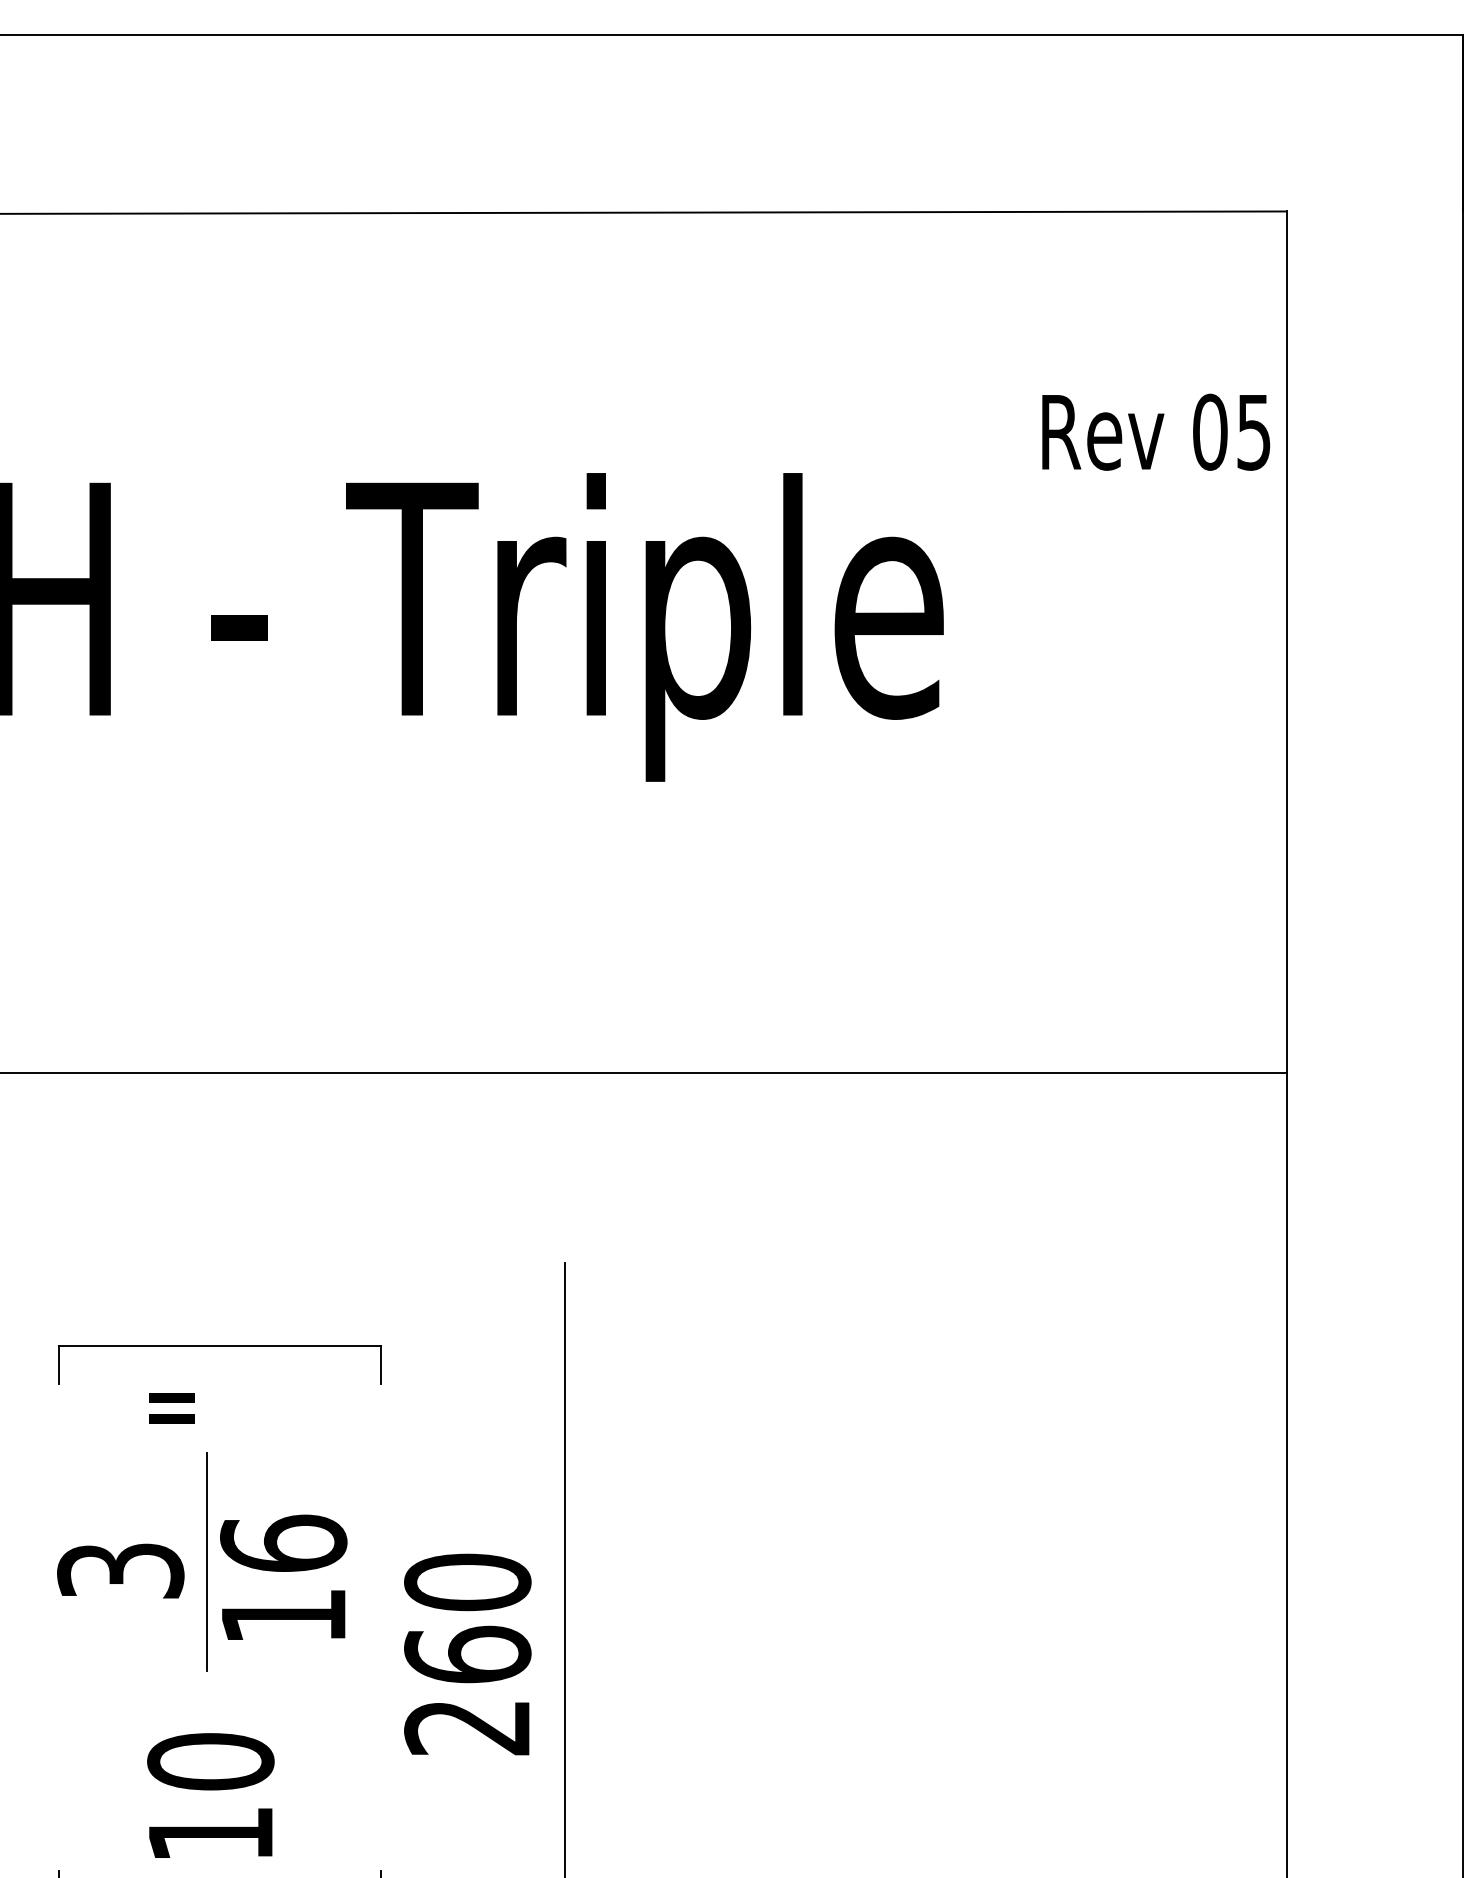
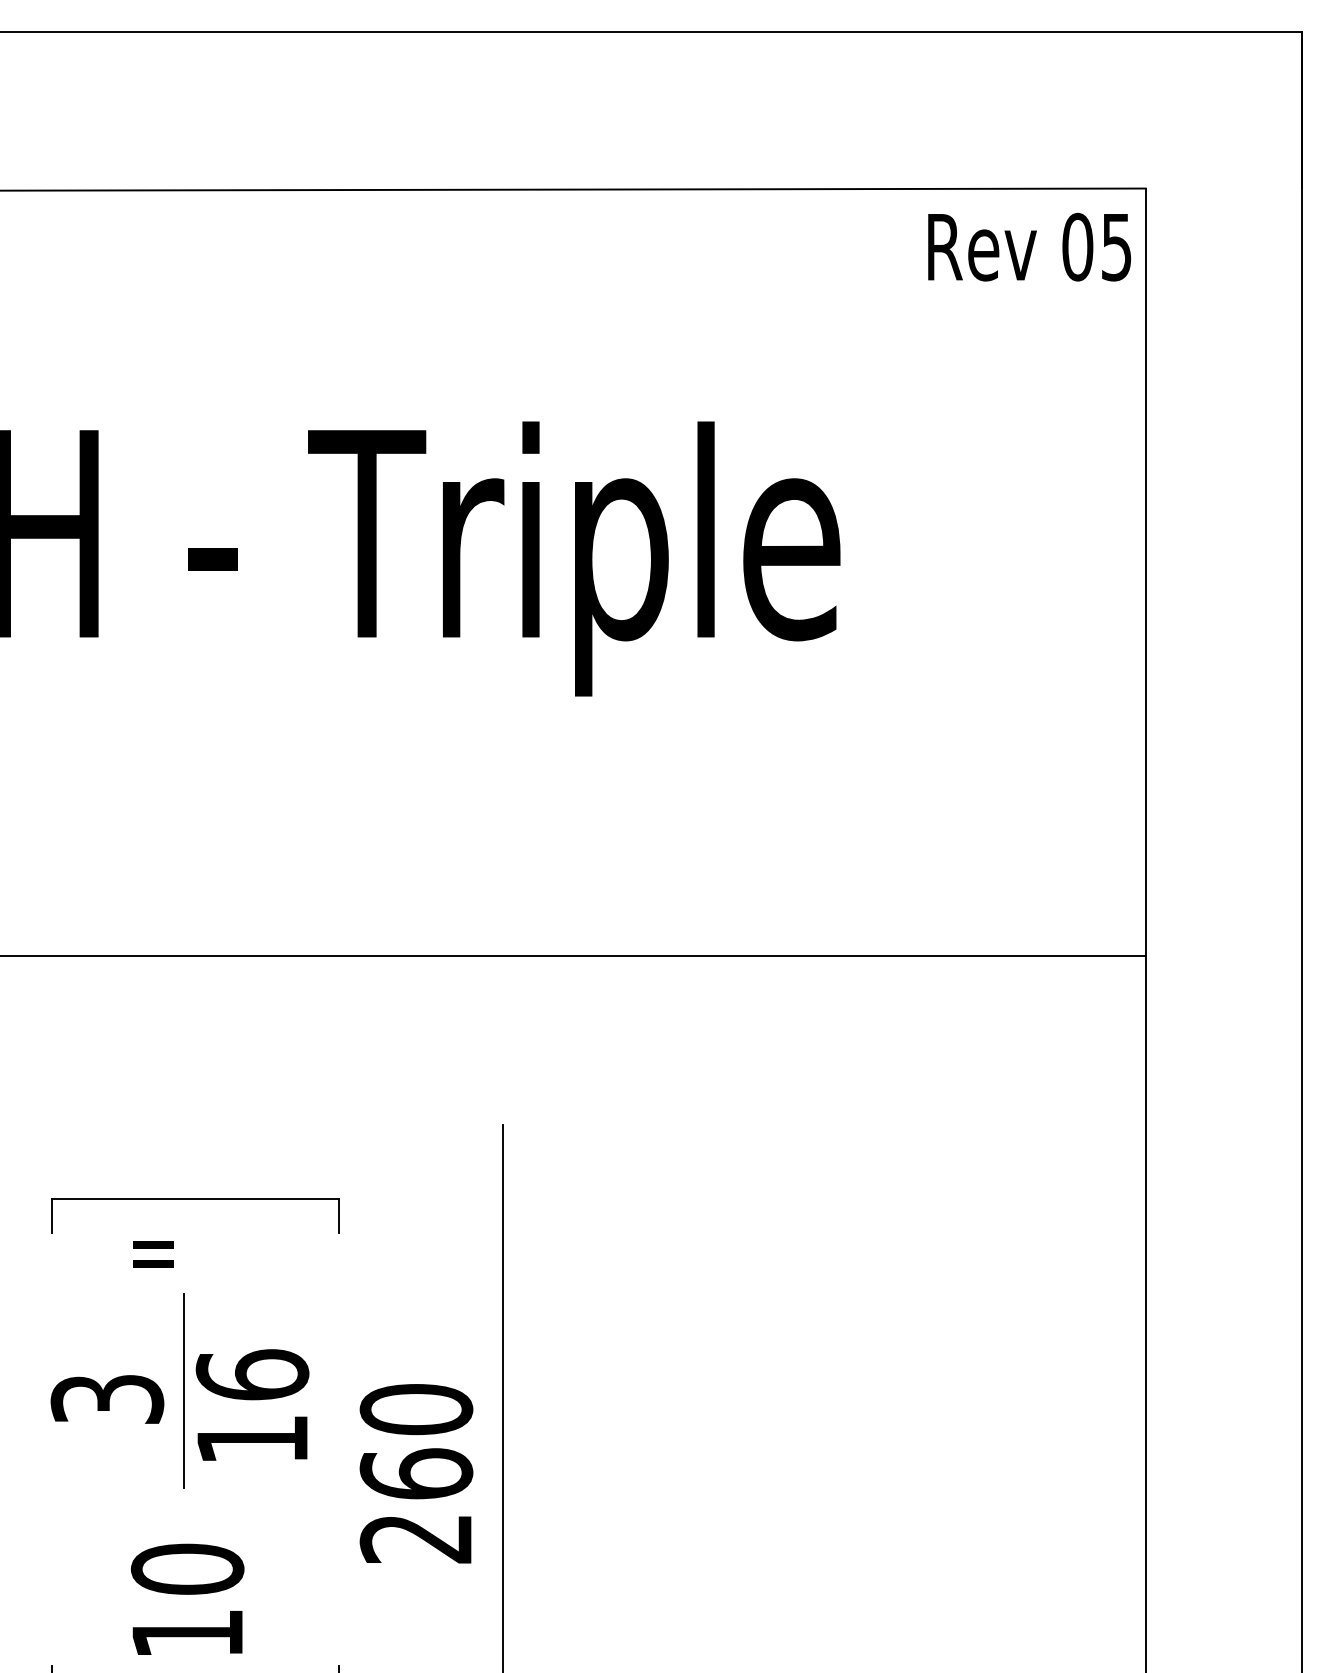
text: (1156, 431) -> (1029, 246), moved

